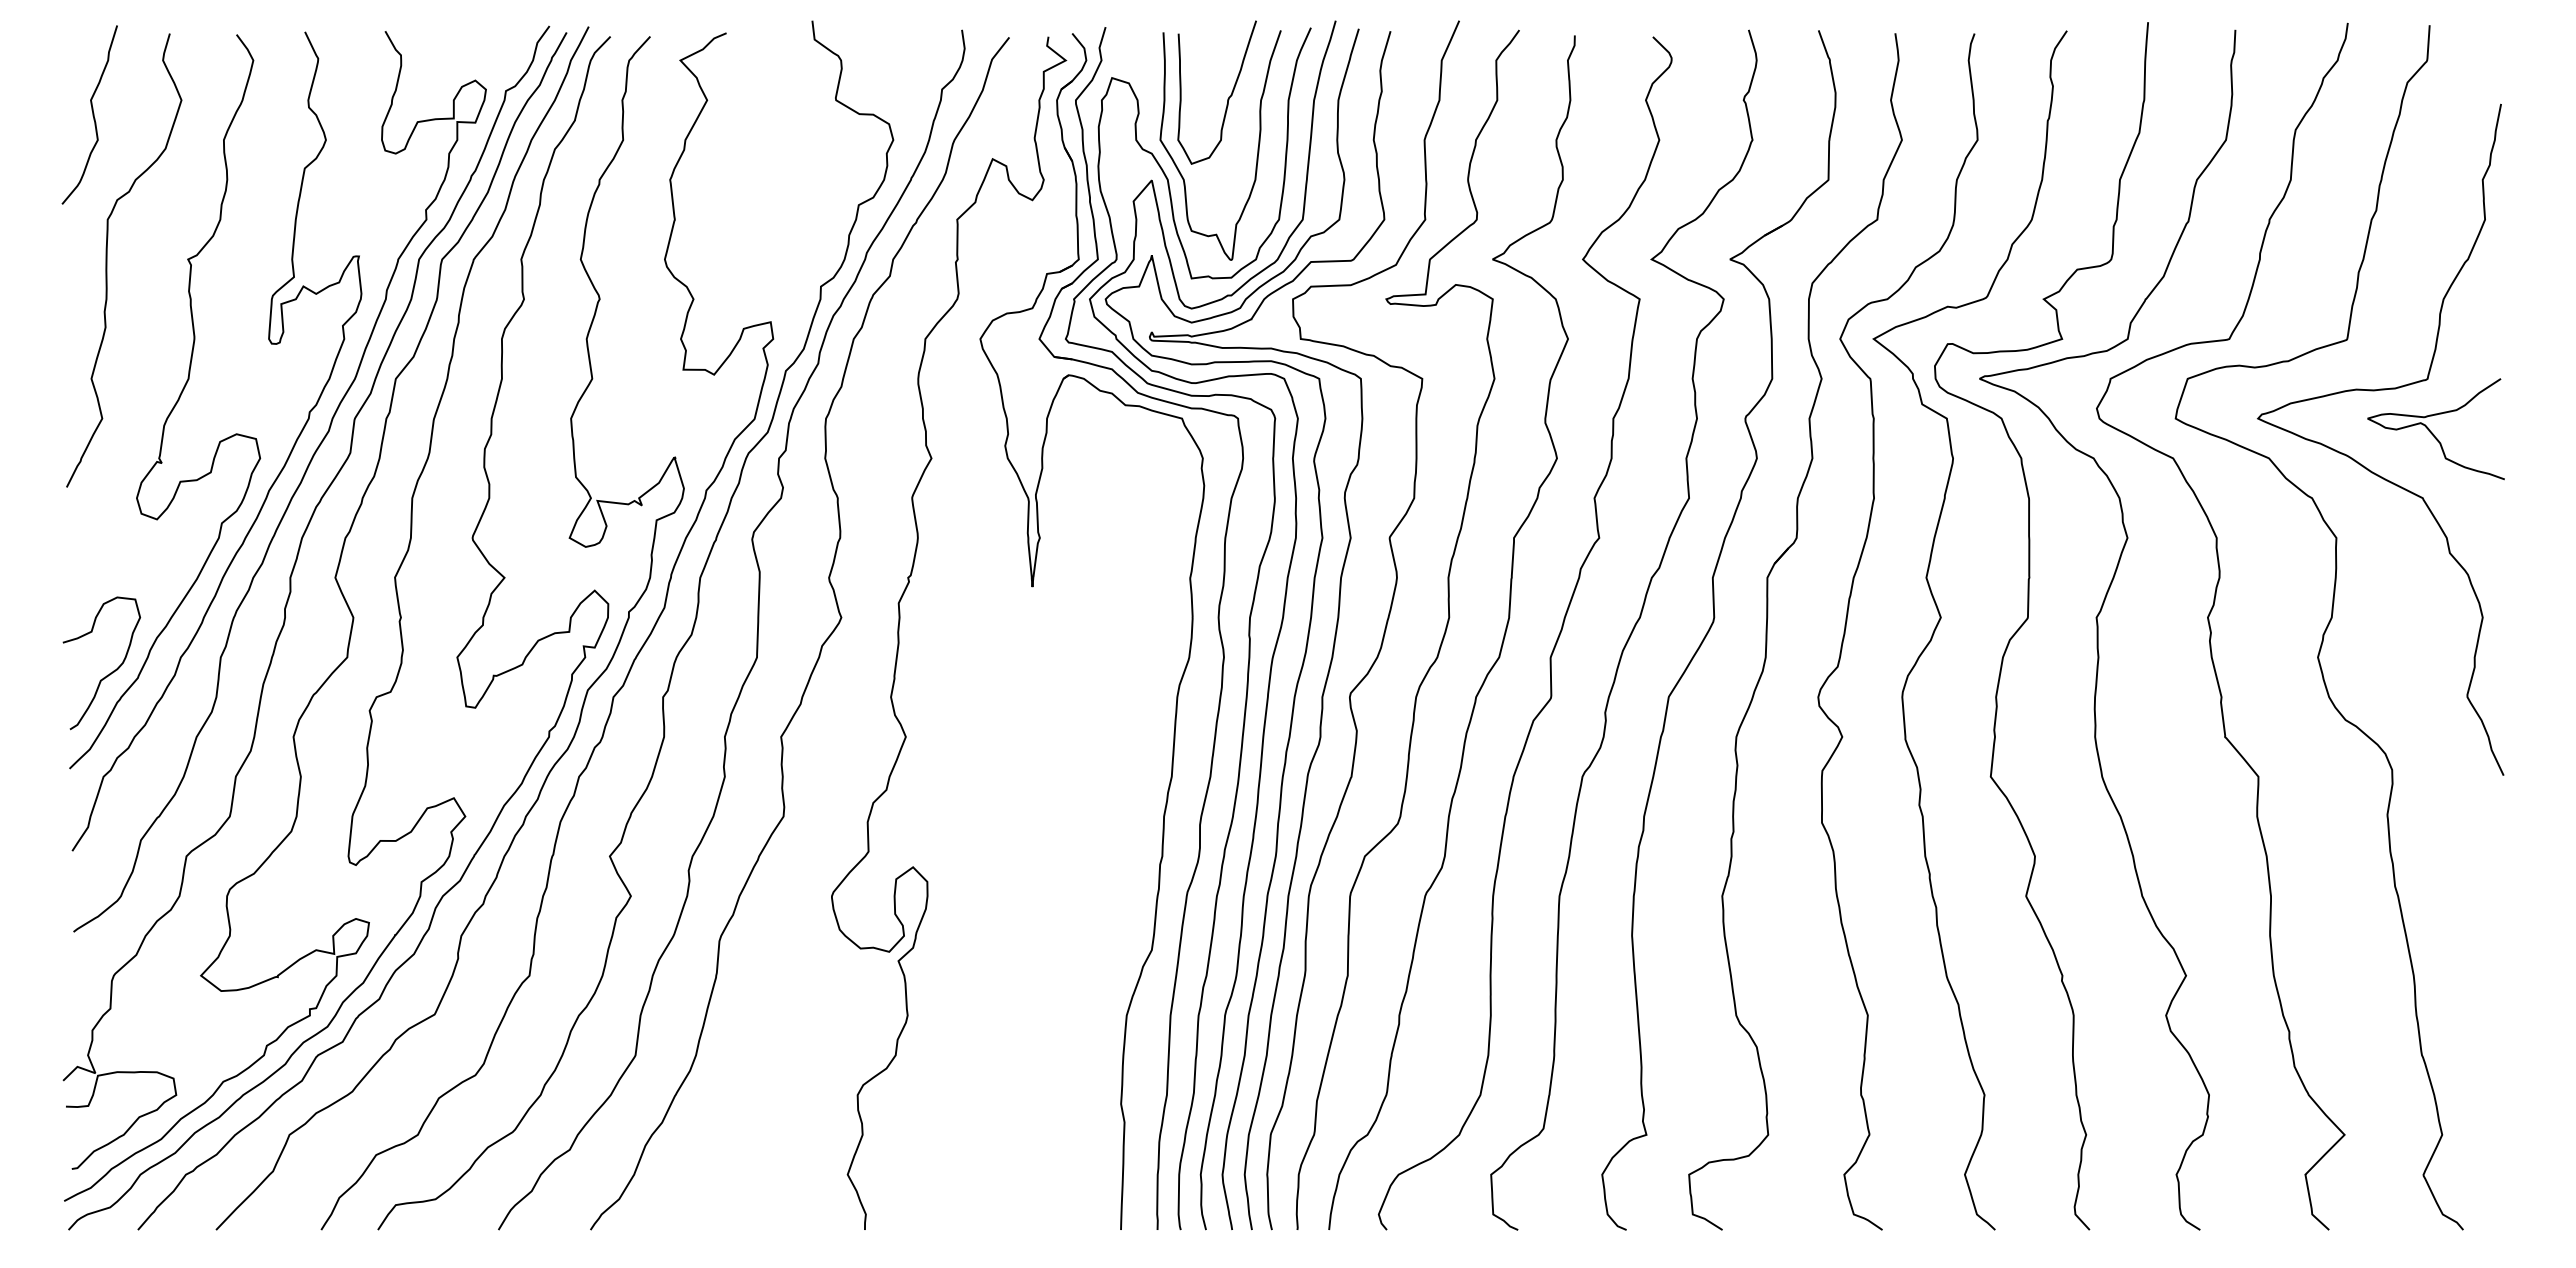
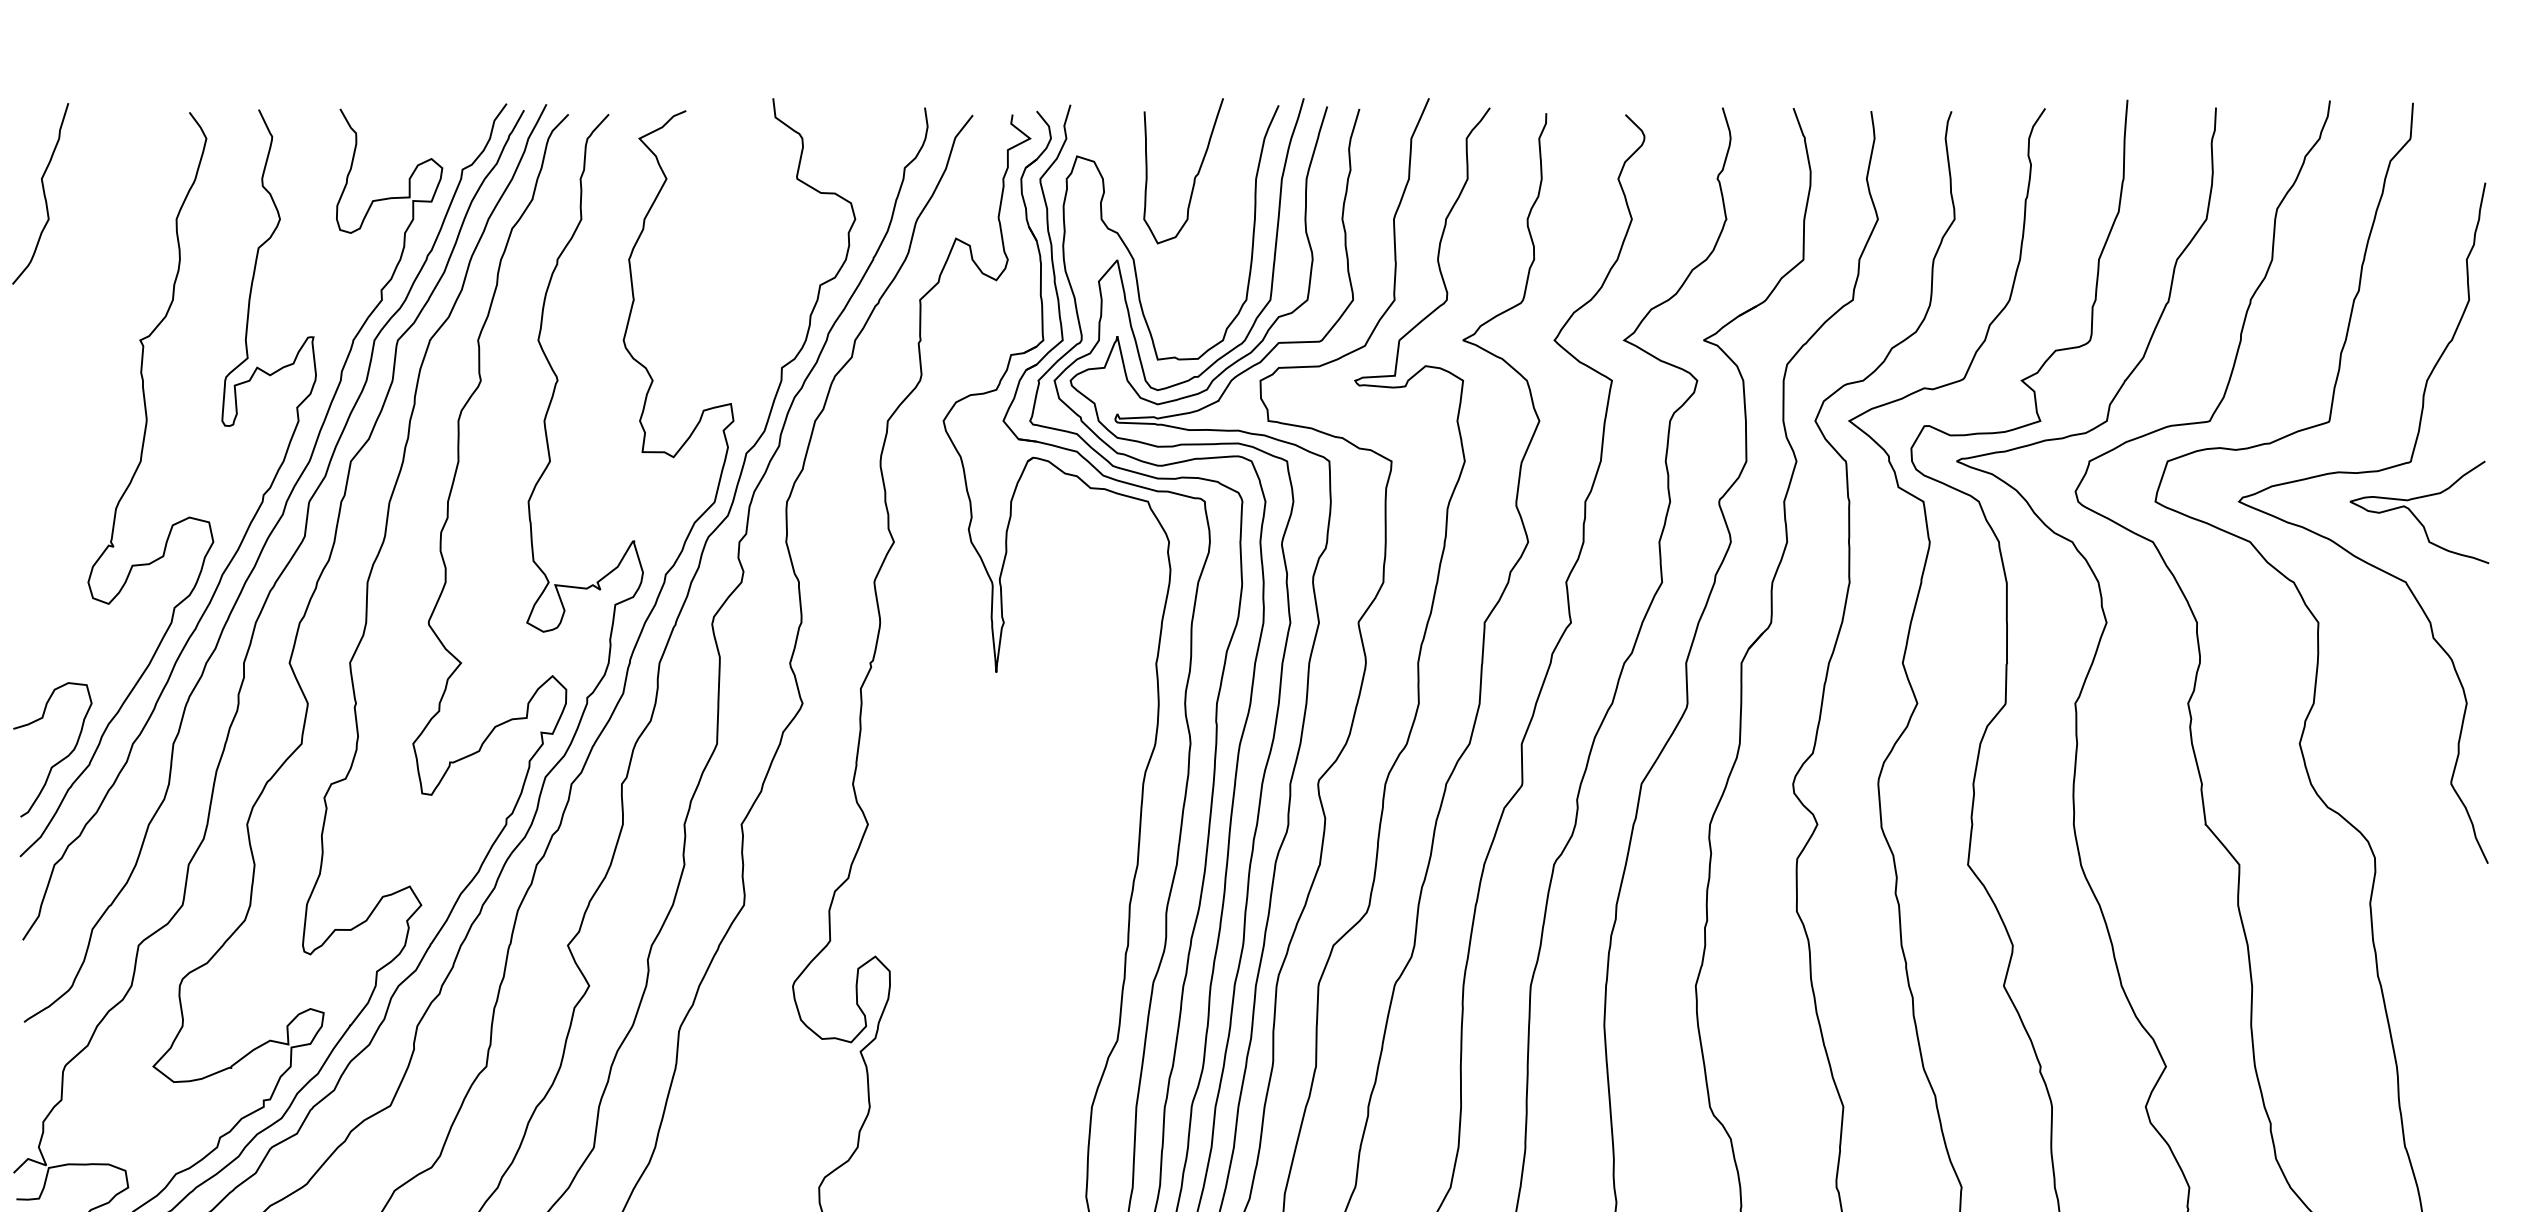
curve: (1257, 147) -> (1224, 226), removed
curve: (107, 260) -> (58, 341), removed

